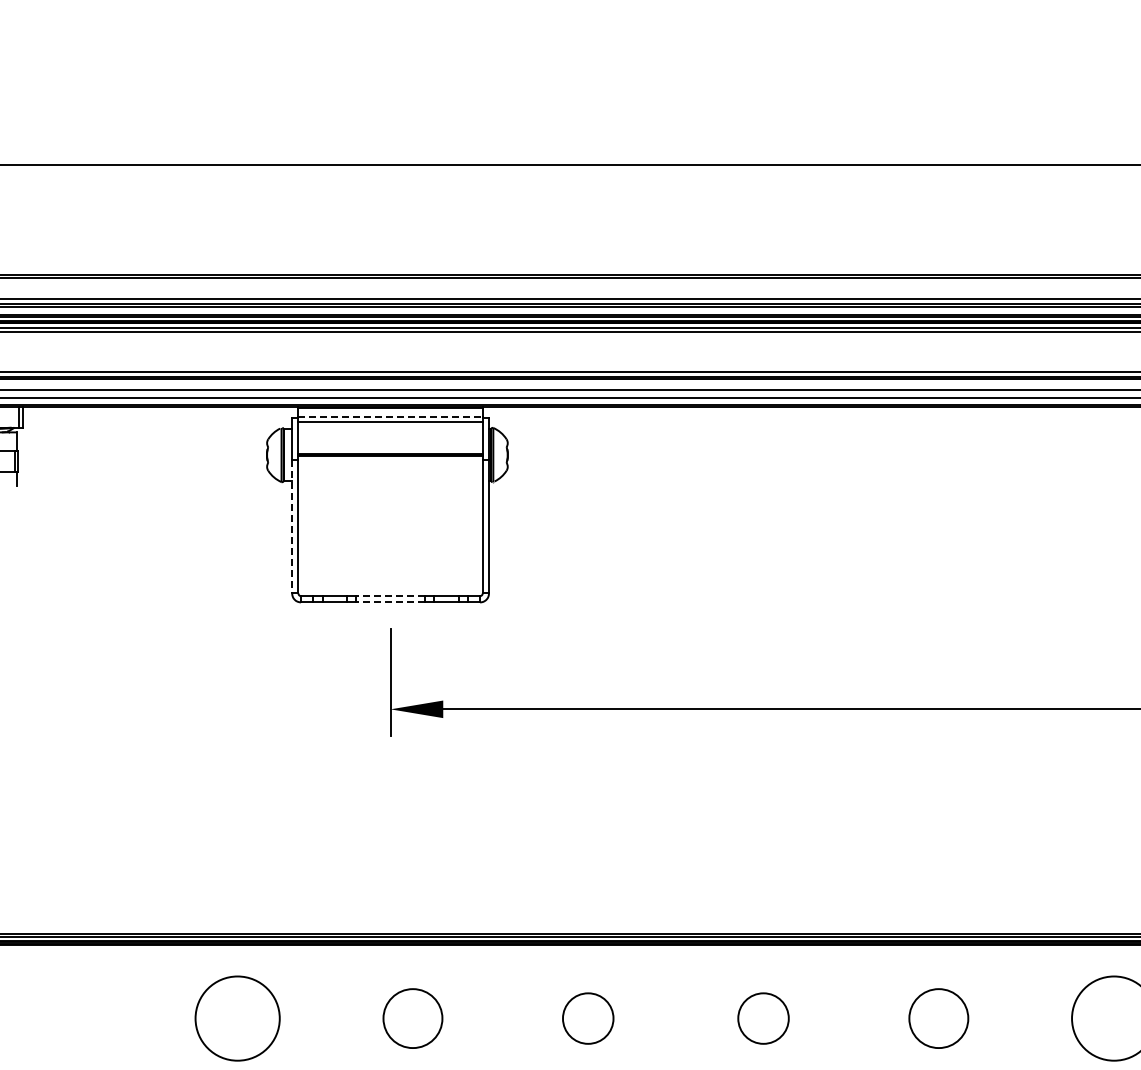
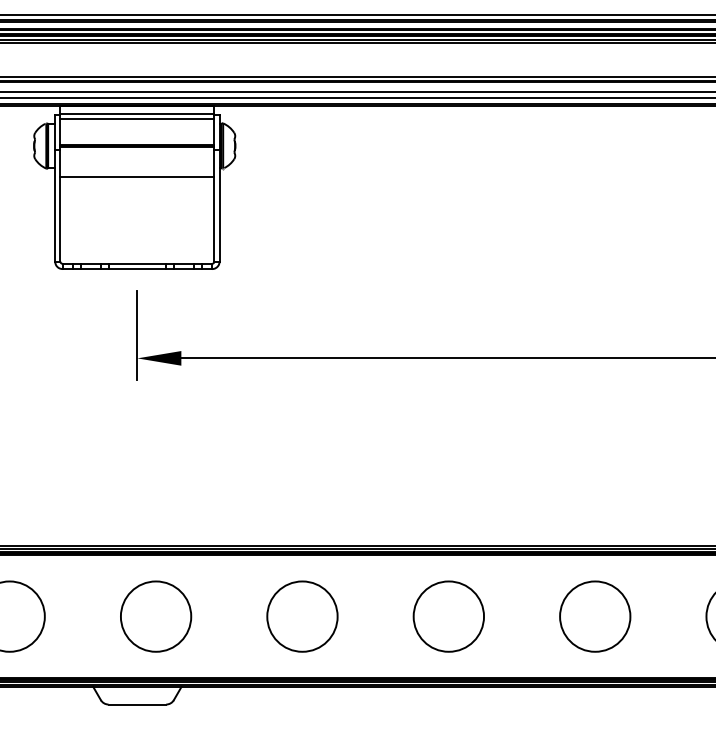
line: (391, 417) -> (138, 114), dashed -> solid
line: (390, 491) -> (137, 176), added
line: (292, 526) -> (55, 205), dashed -> solid
line: (390, 596) -> (137, 264), dashed -> solid
line: (390, 602) -> (137, 269), dashed -> solid
circle: (412, 1018) -> (155, 616), size x1.43
circle: (588, 1018) -> (302, 616), size x1.67
circle: (763, 1018) -> (448, 616), size x1.67
circle: (938, 1018) -> (594, 616), size x1.43

